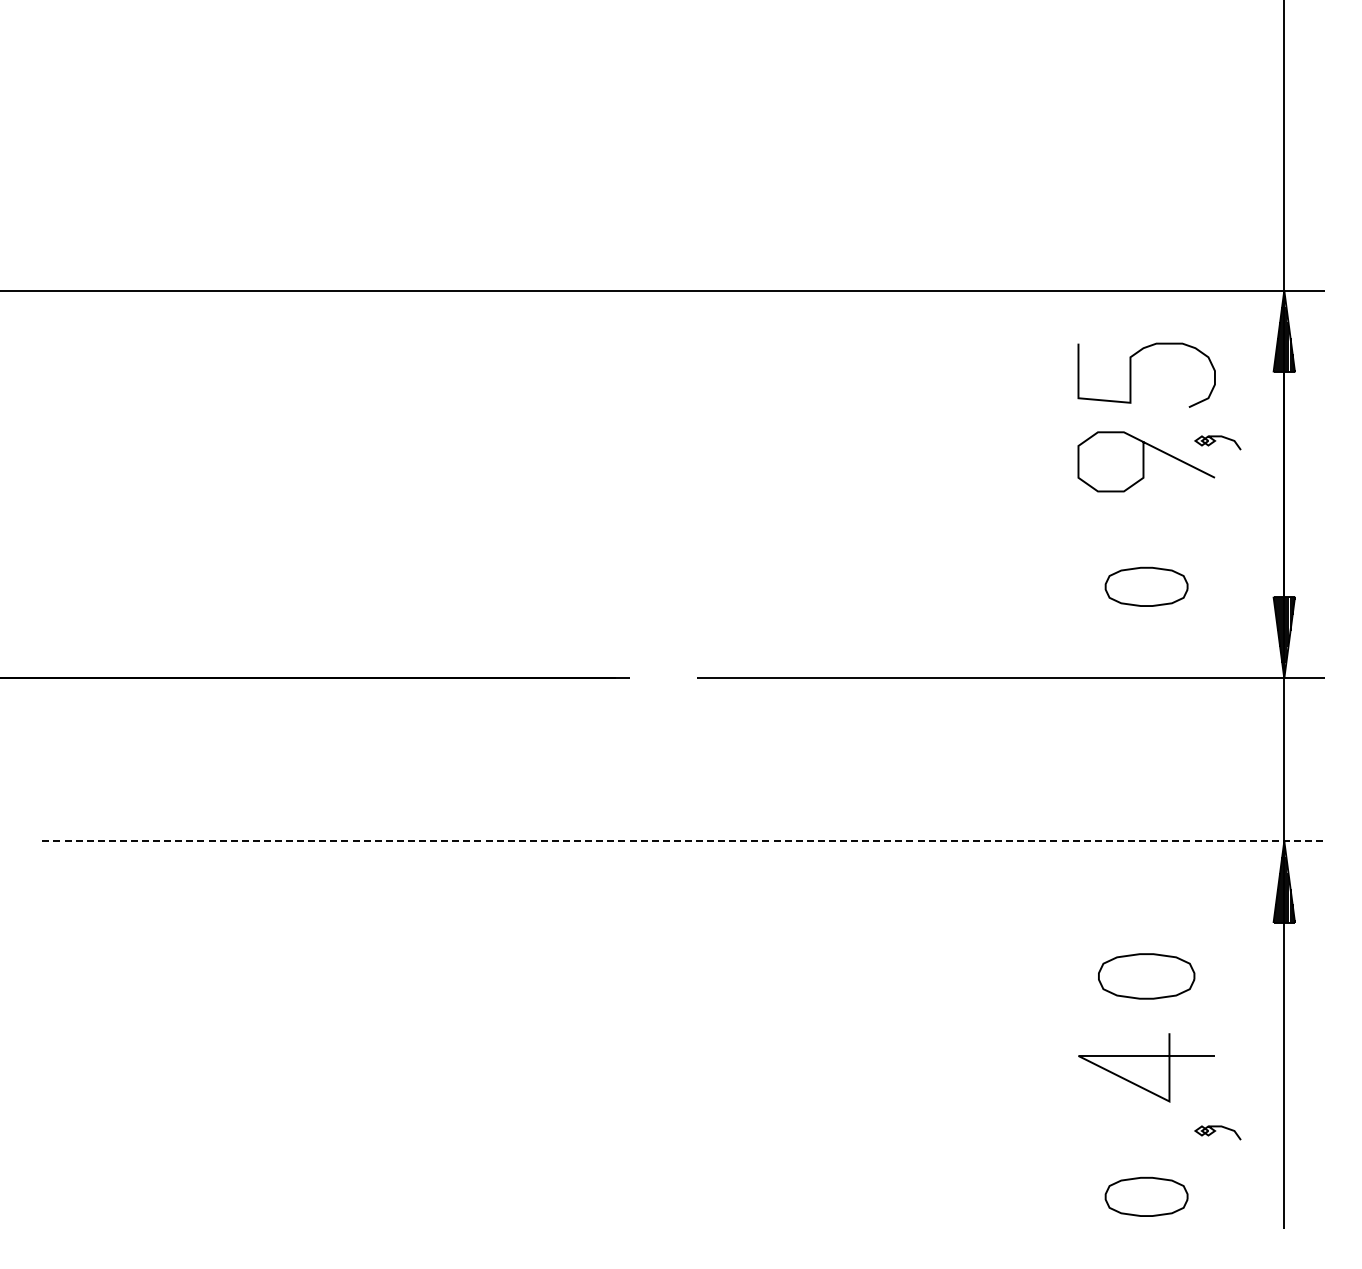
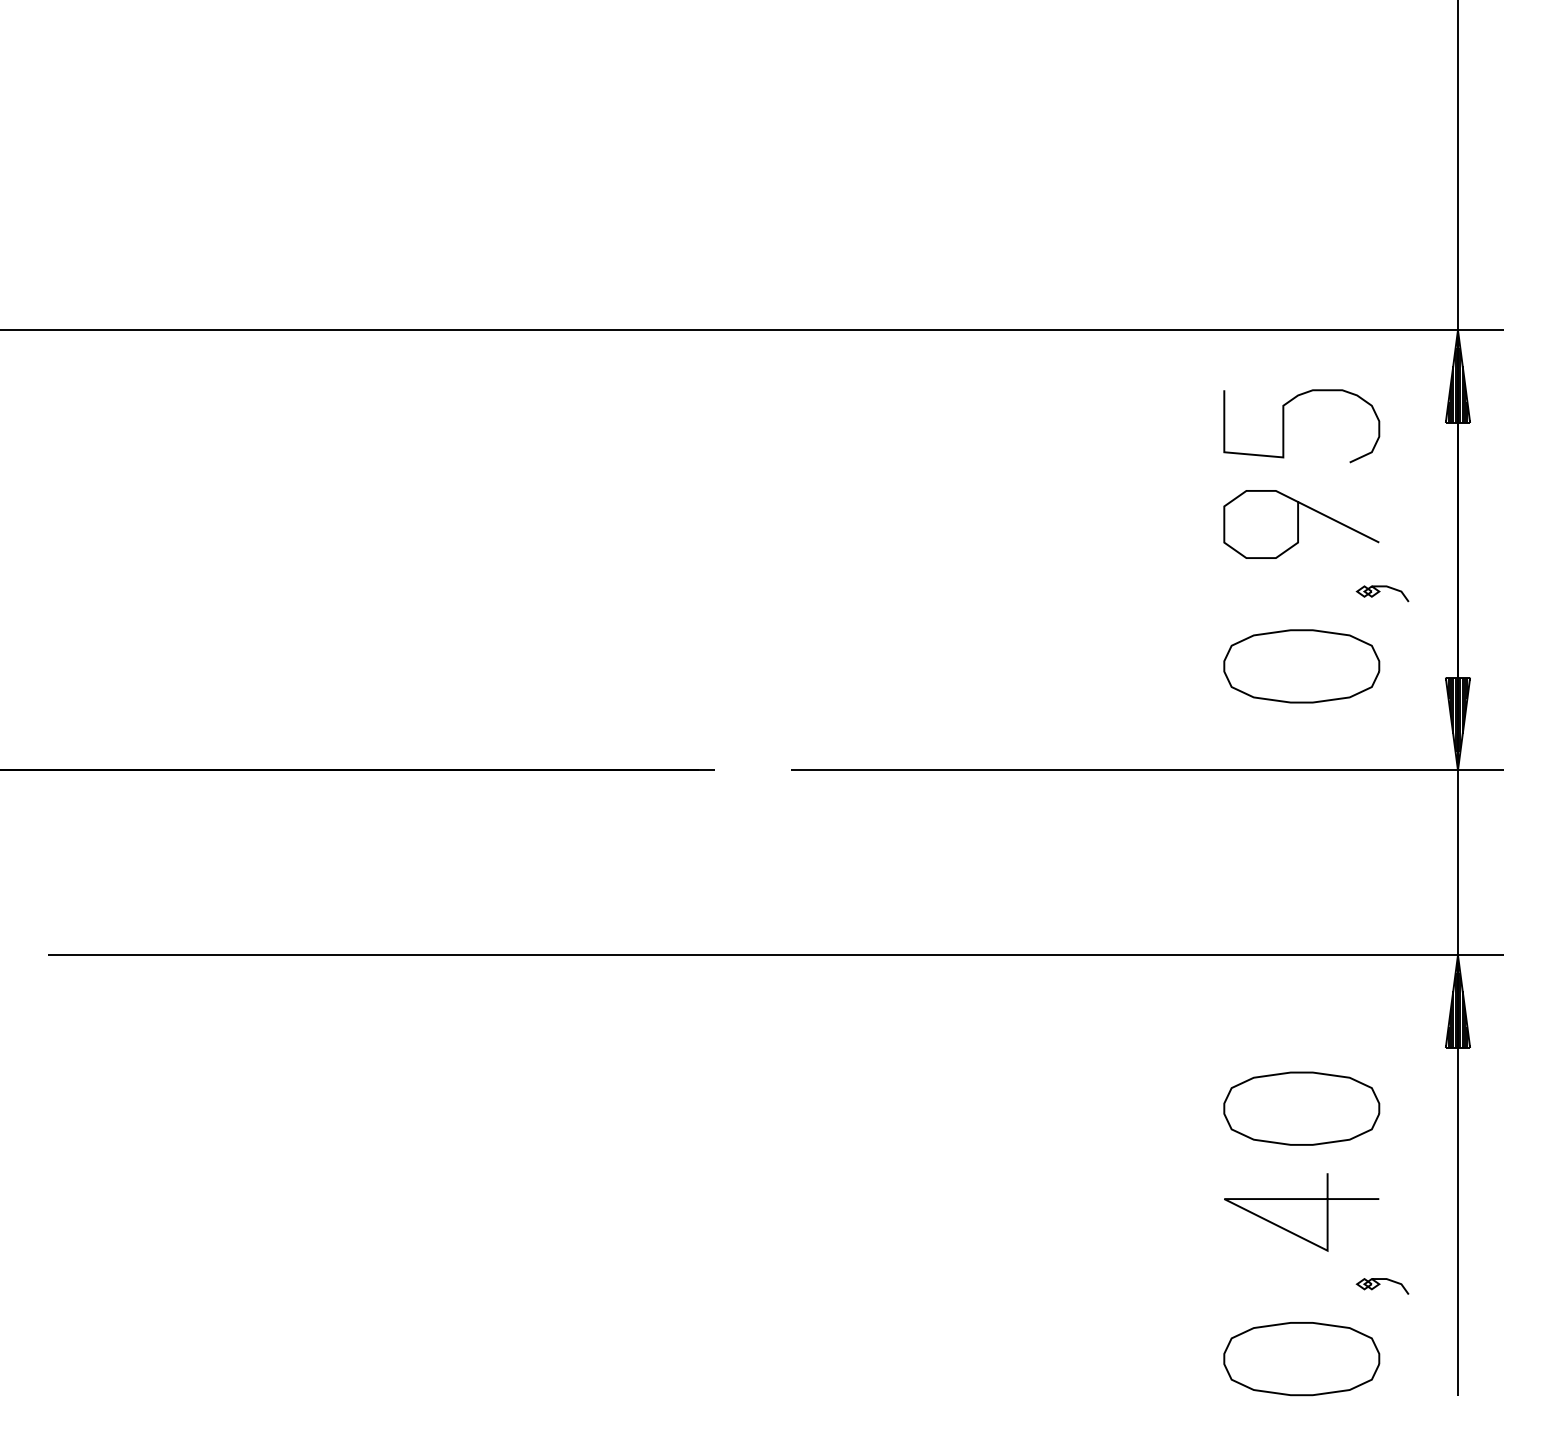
part: (1217, 442) -> (1382, 593), moved
part: (1146, 586) -> (1301, 666), size x1.67
line: (684, 841) -> (776, 955), dashed -> solid
part: (1146, 976) -> (1301, 1108), size x1.43
part: (1146, 1196) -> (1301, 1358), size x1.67

